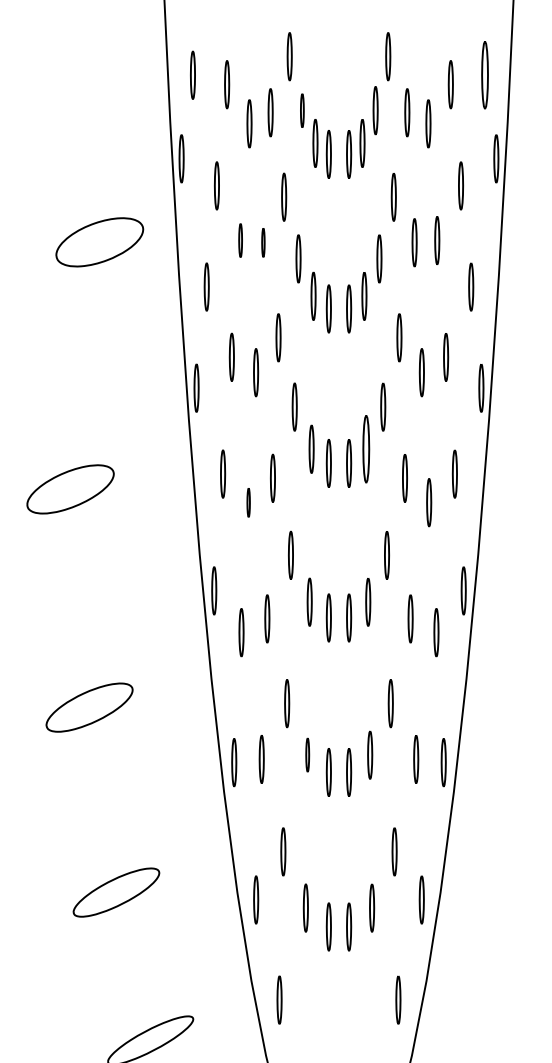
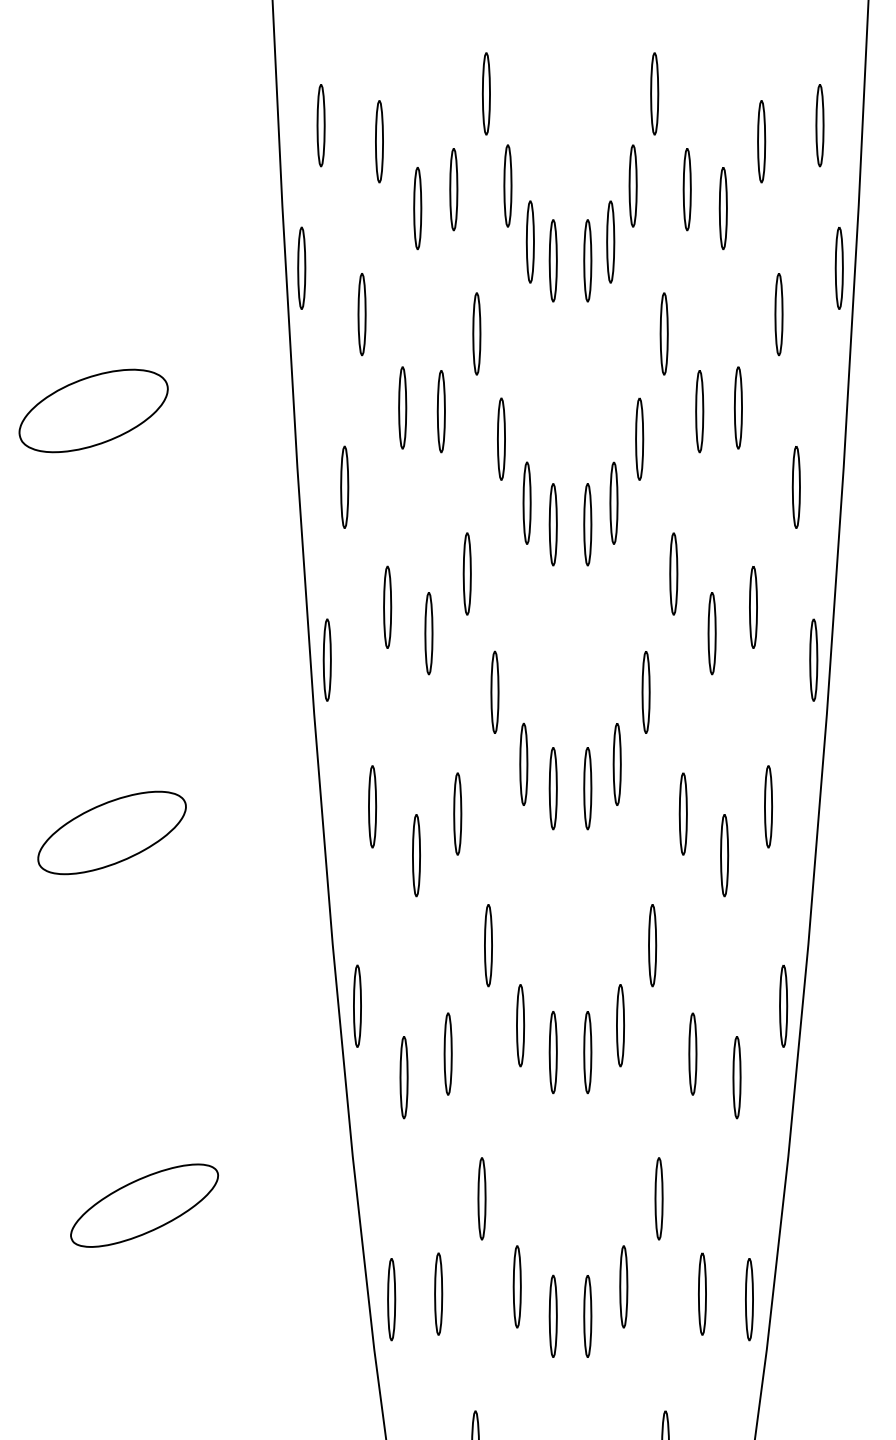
part: (484, 75) -> (819, 125), size x0.71
part: (302, 110) -> (508, 185), size x1.43
part: (240, 240) -> (402, 407), size x1.43
part: (99, 242) -> (93, 411), moved
part: (263, 242) -> (441, 411), size x1.67
part: (366, 449) -> (617, 764), size x0.71
part: (248, 502) -> (415, 855), size x1.67
part: (307, 754) -> (516, 1285), size x1.43

